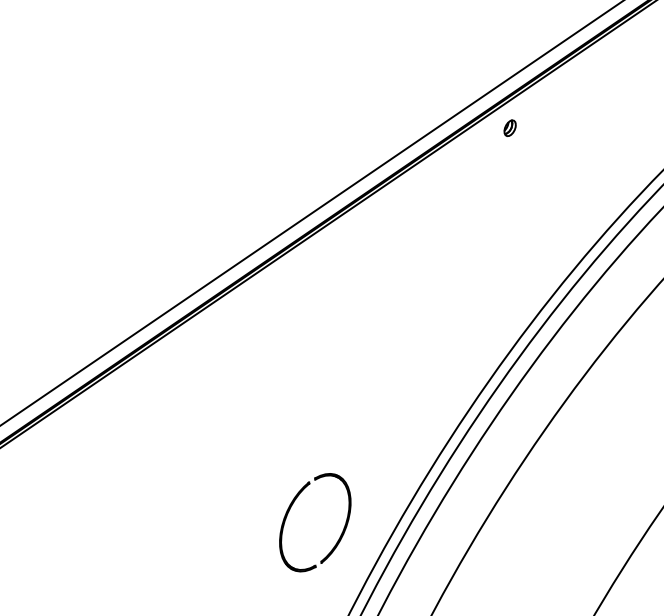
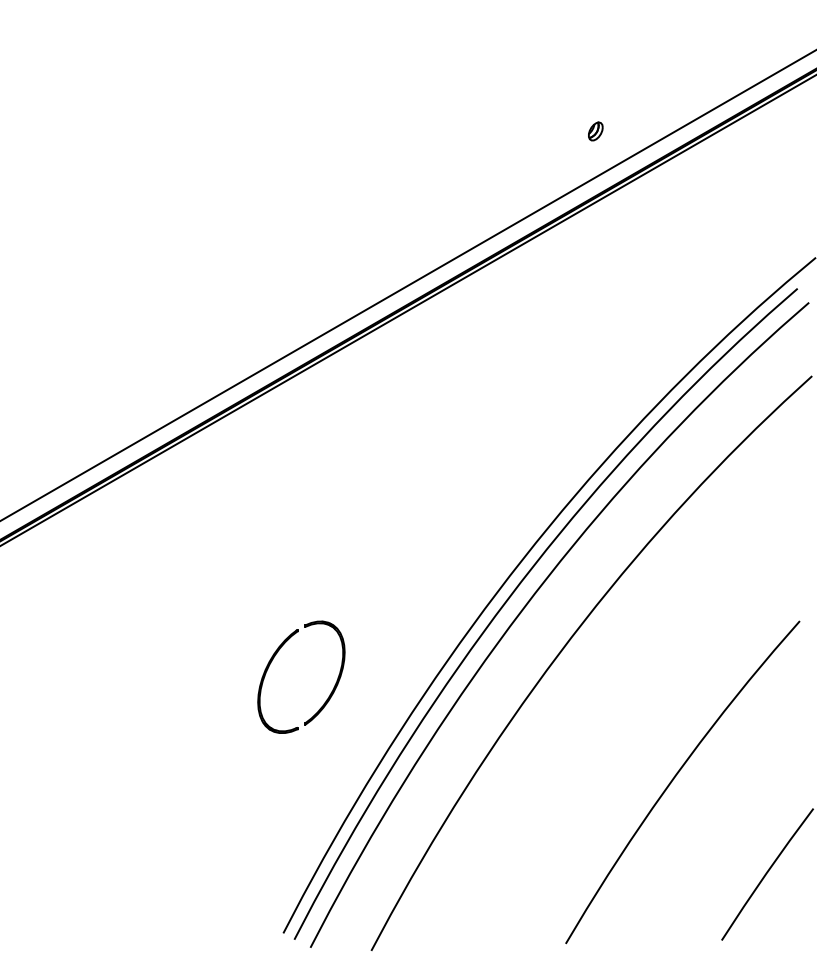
part: (509, 128) -> (595, 131), moved
part: (289, 511) -> (272, 661), moved

